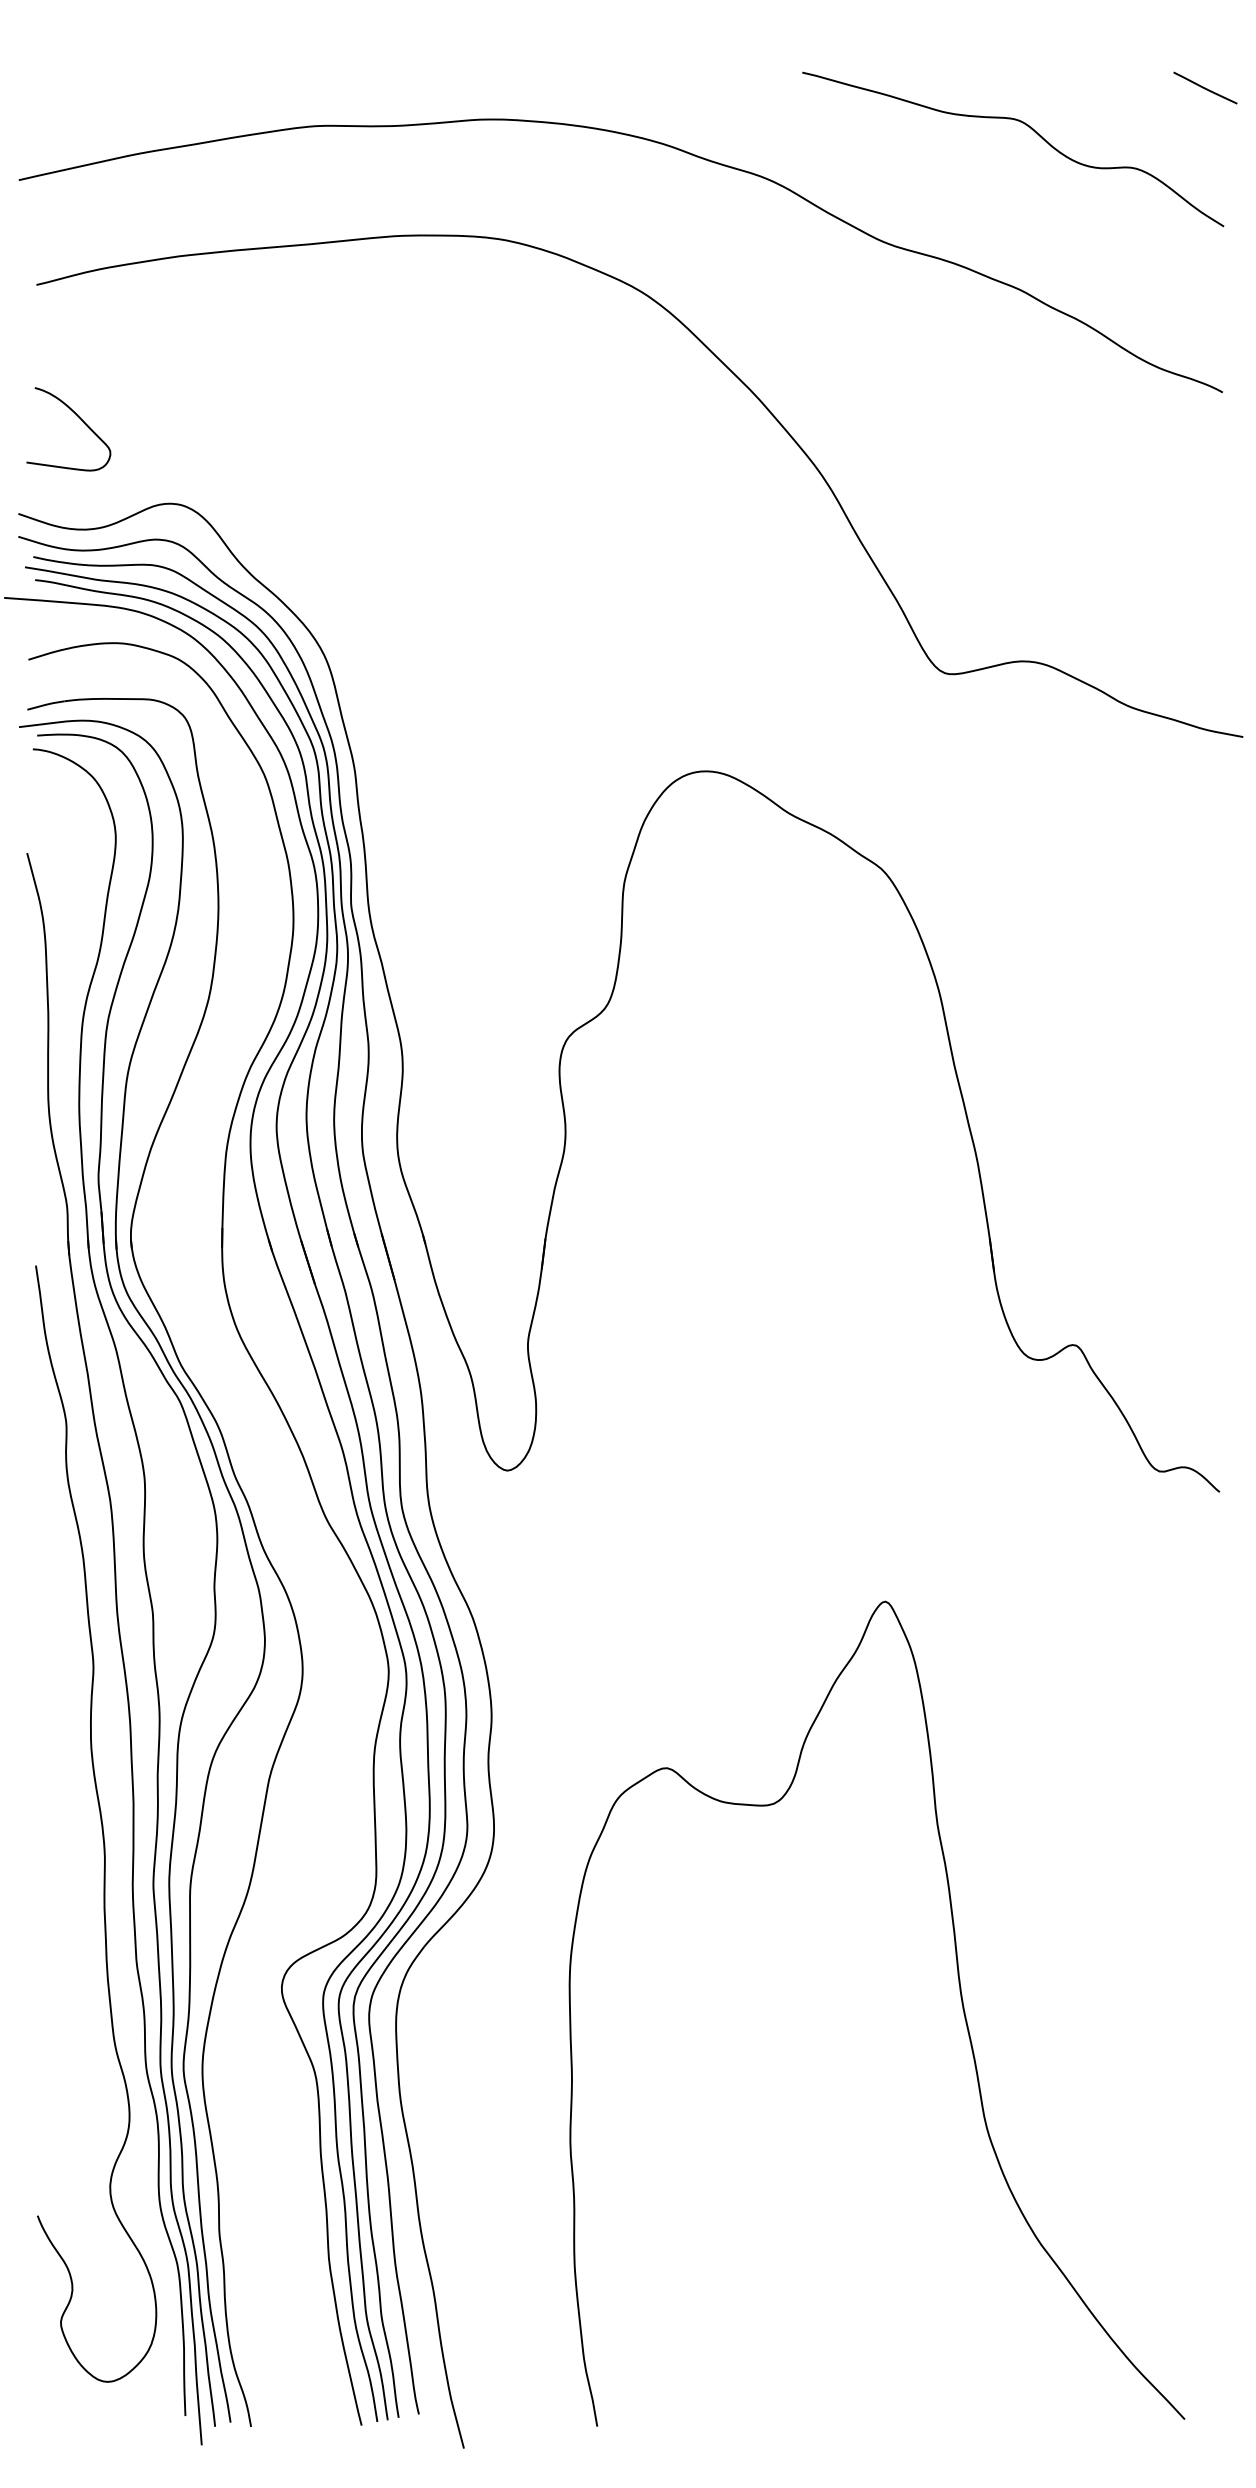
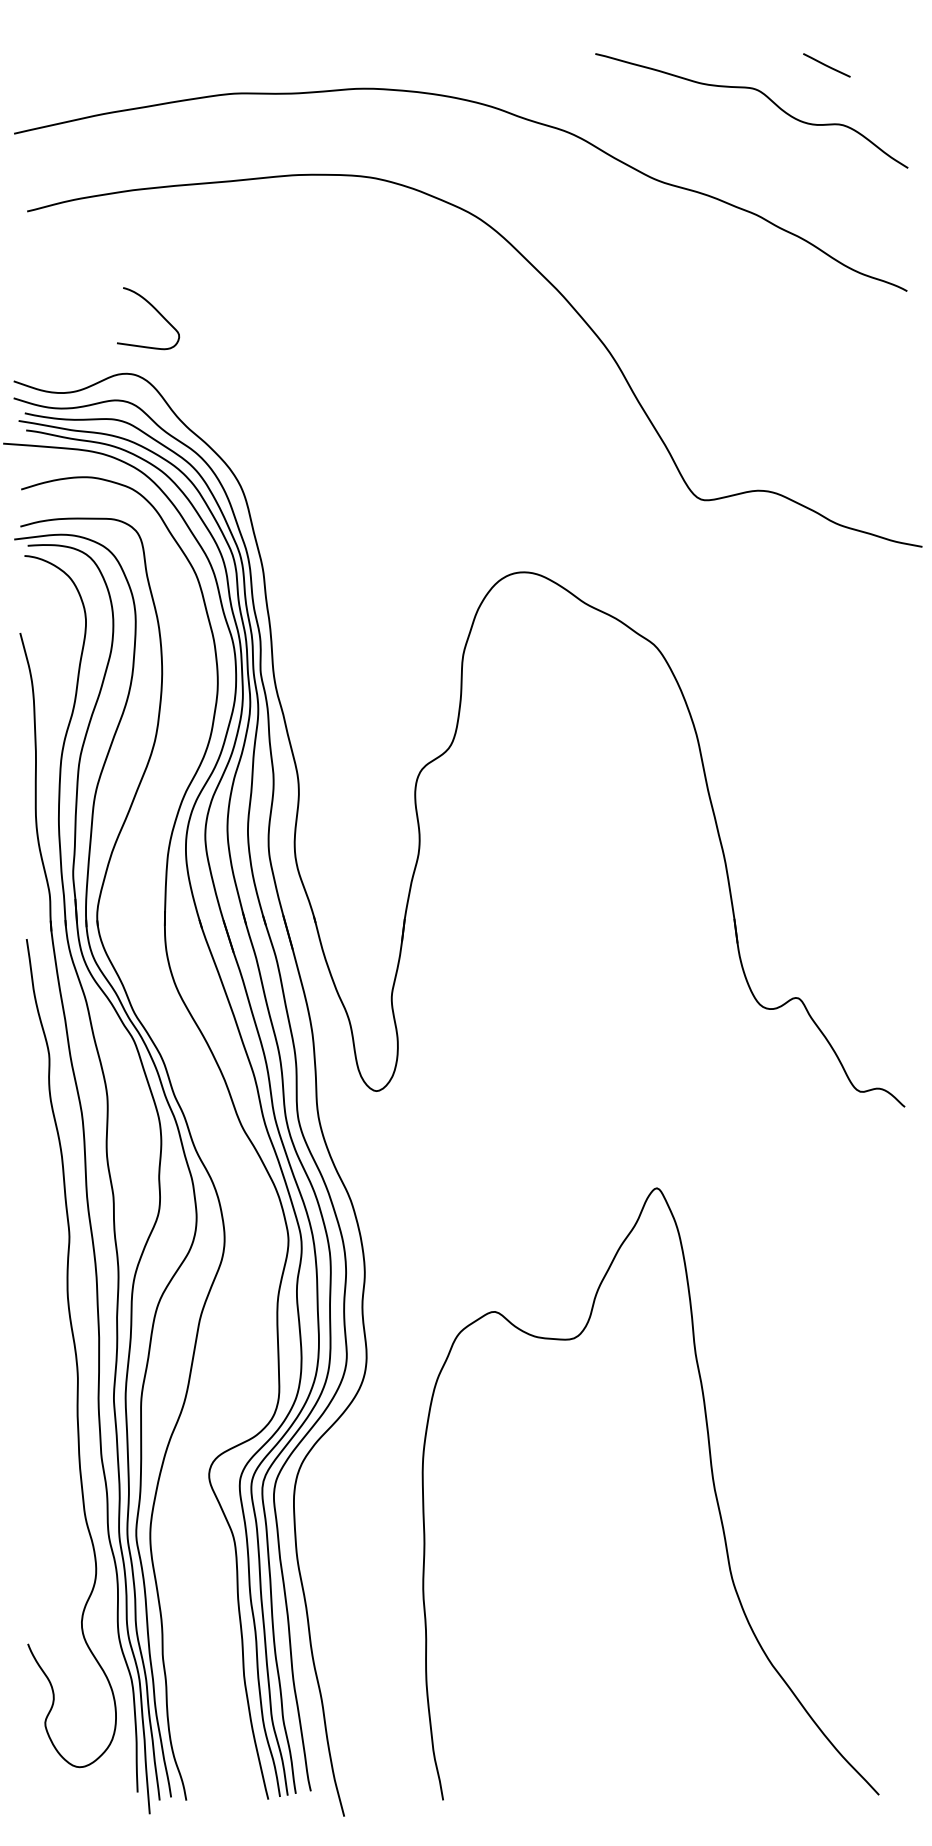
line: (1205, 87) -> (826, 64), moved
curve: (79, 418) -> (156, 310), moved

